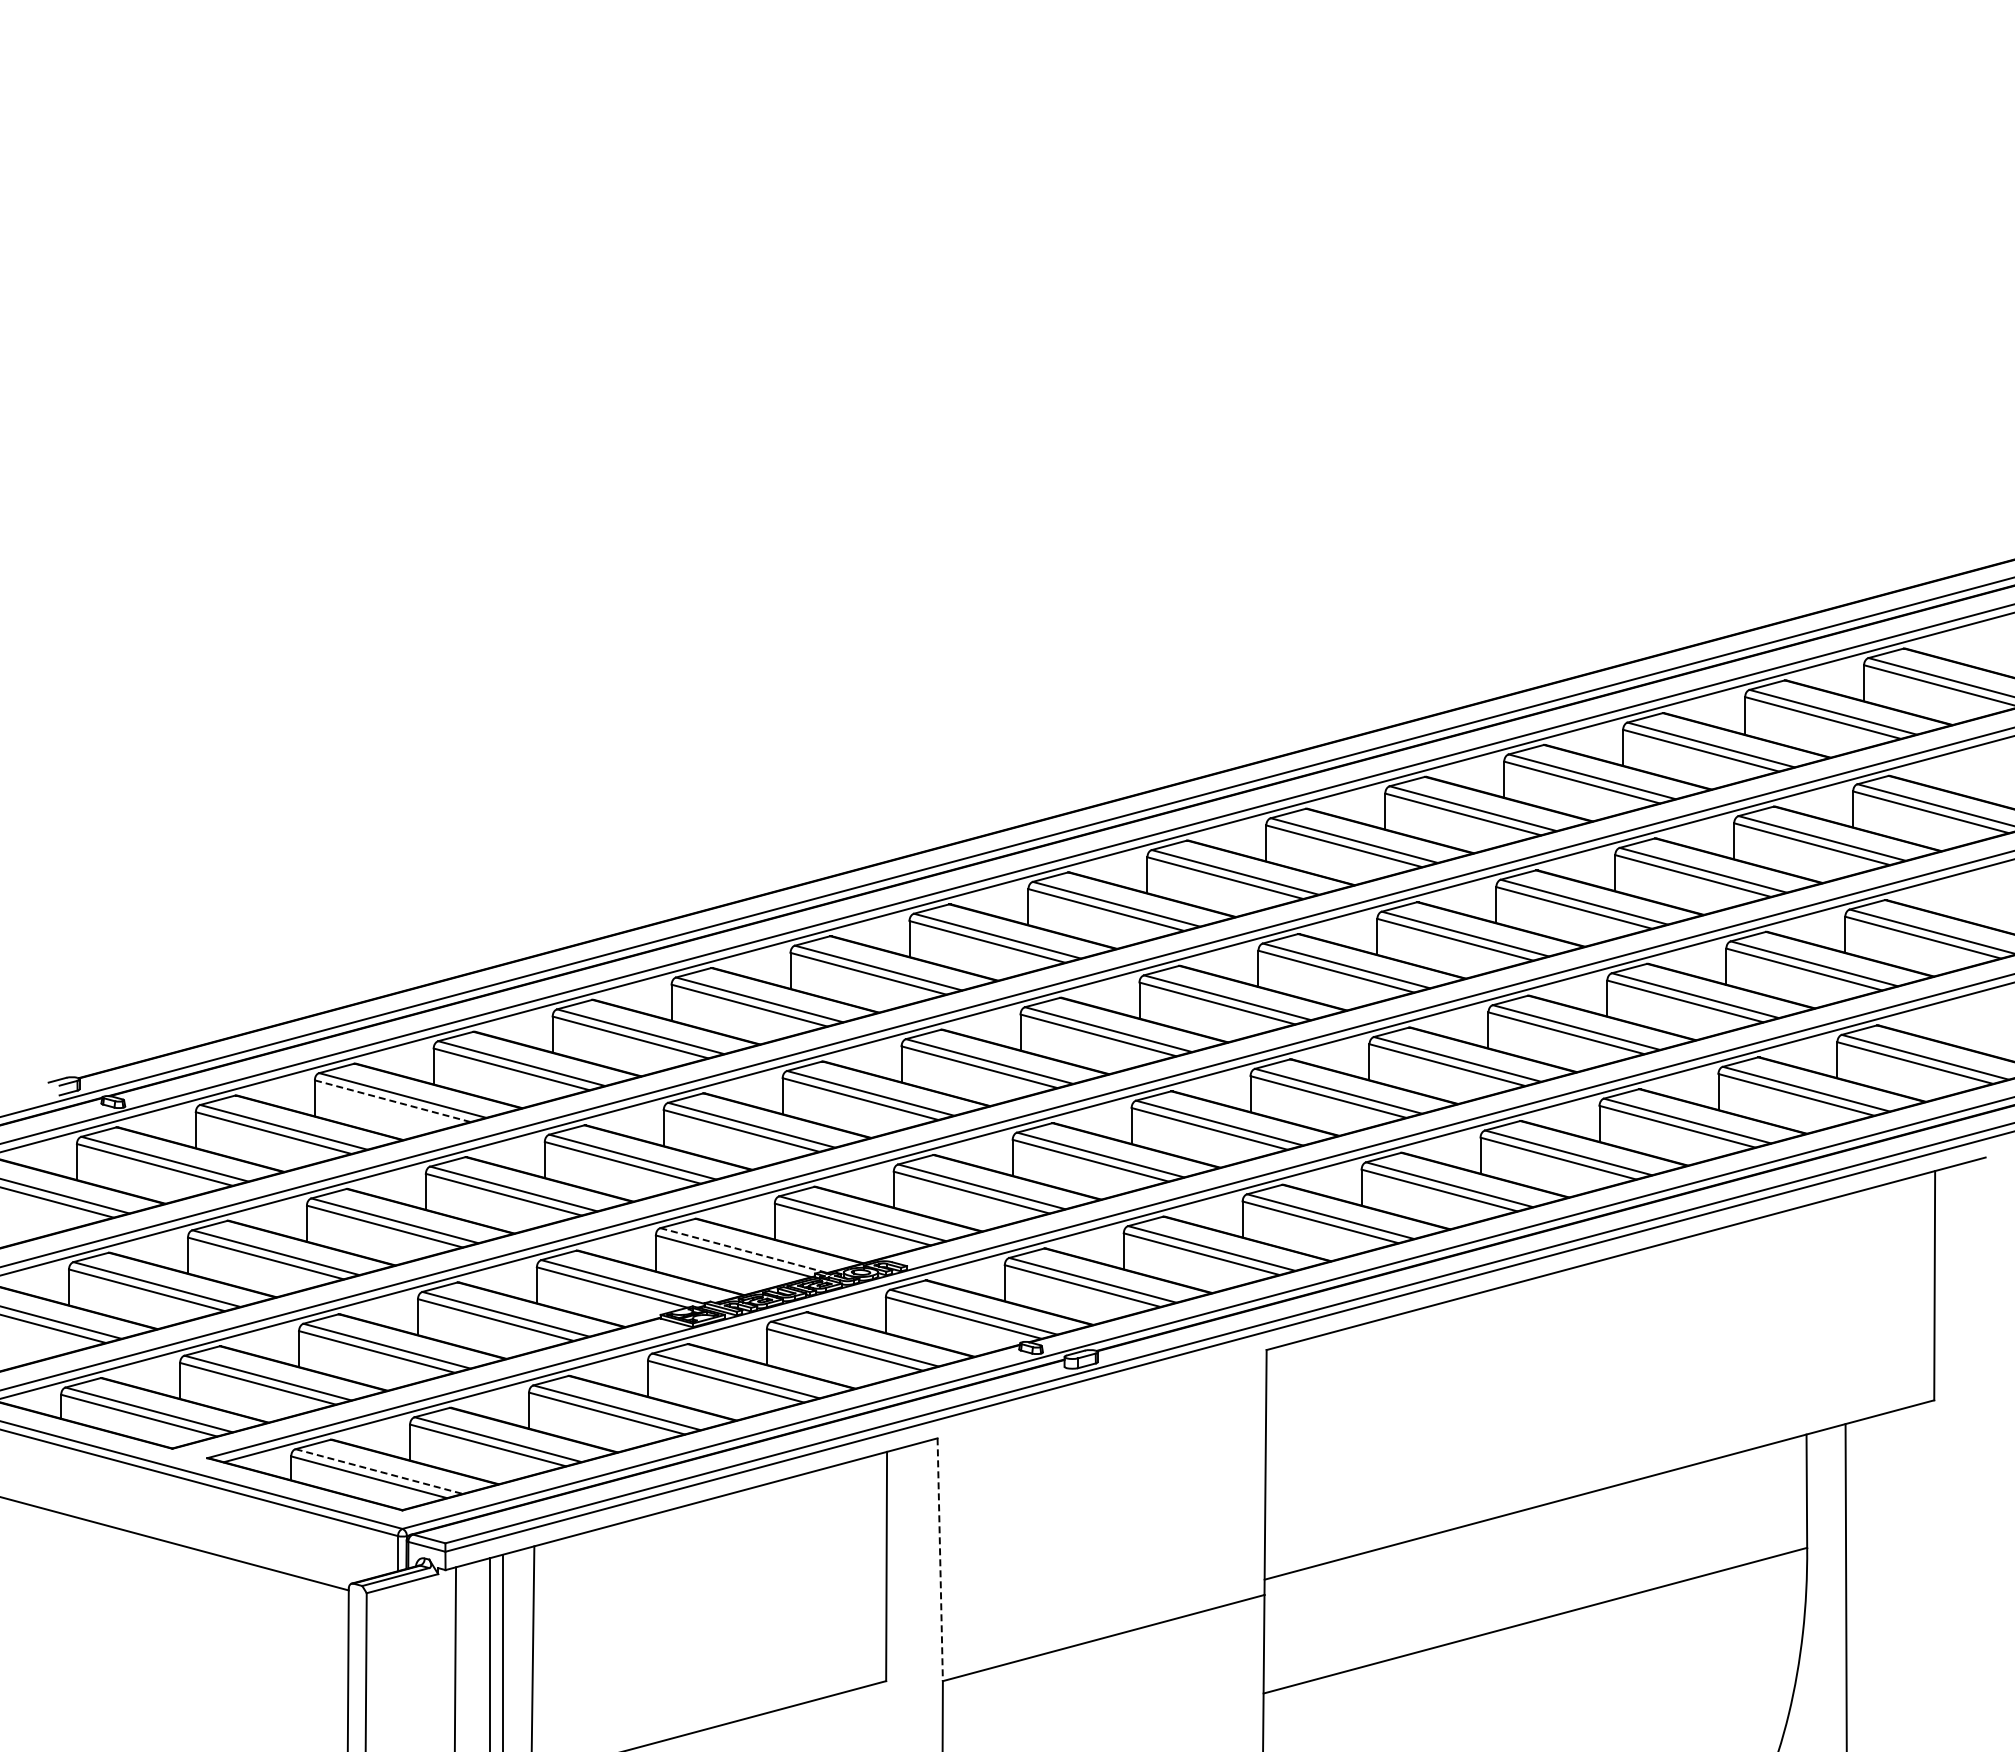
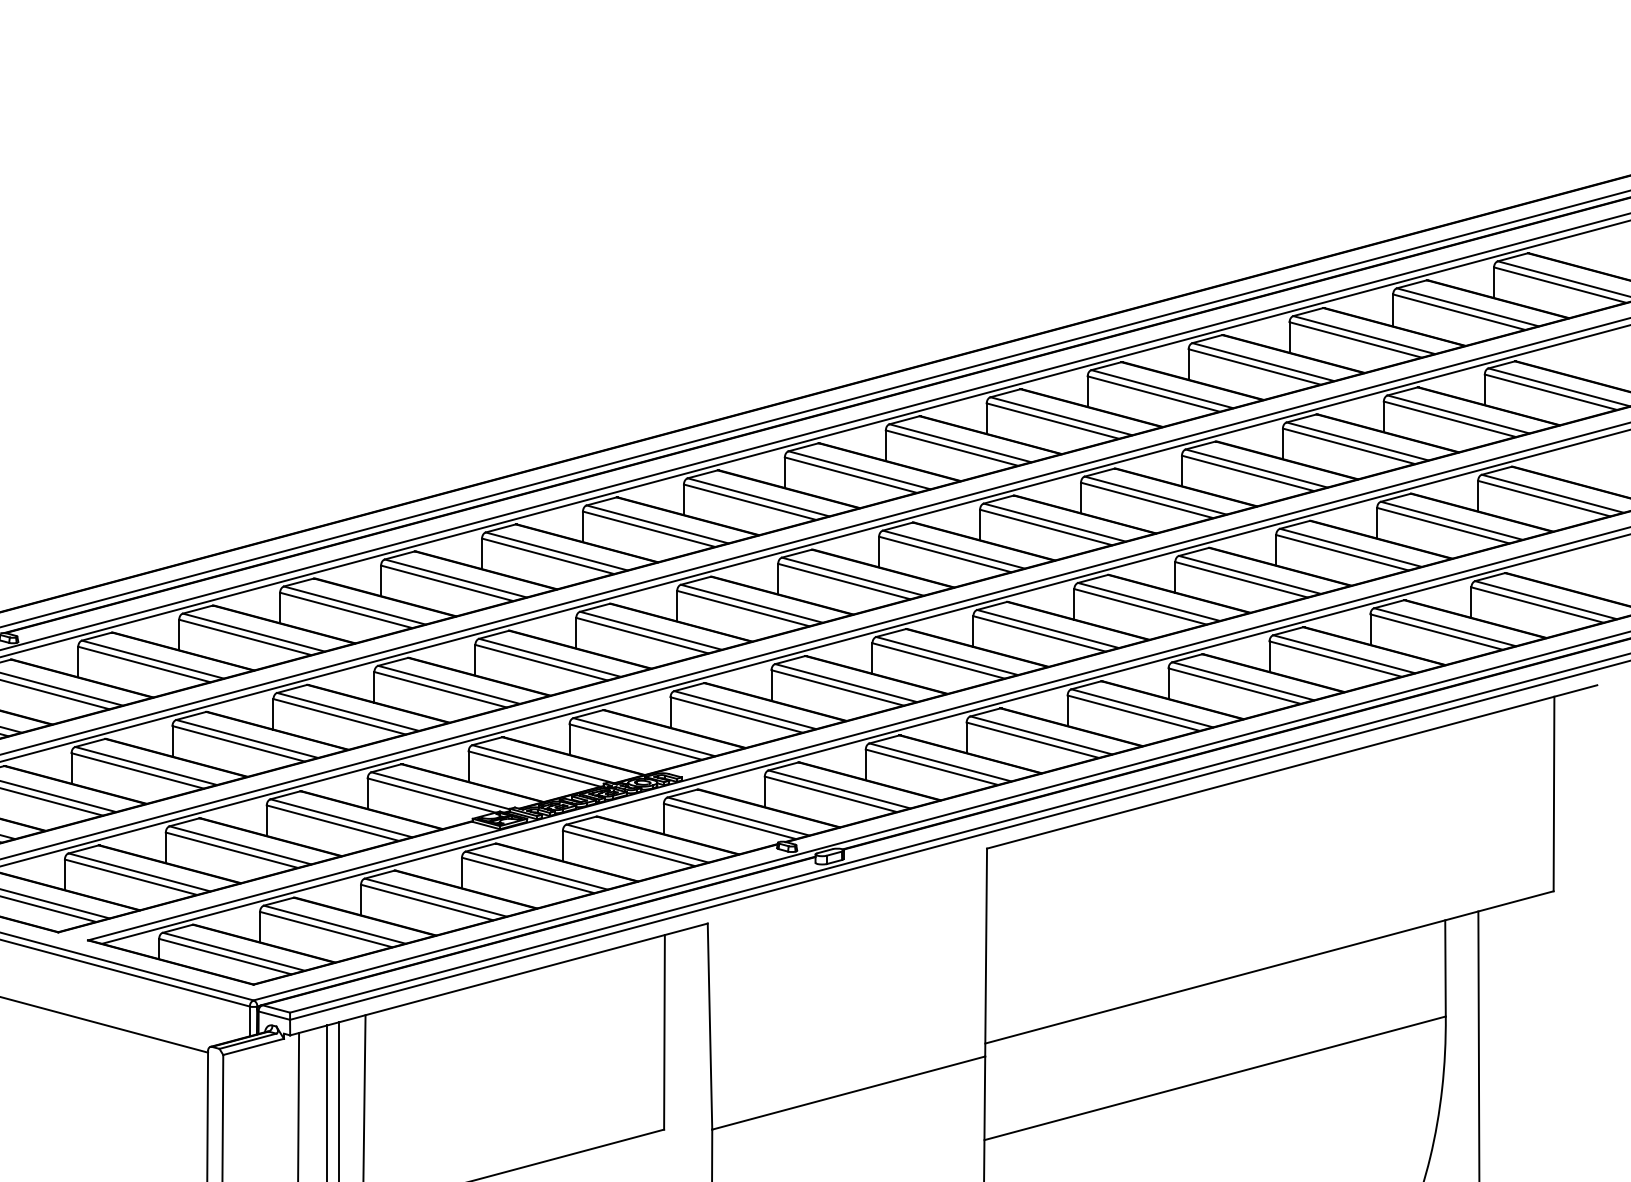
line: (392, 1101) -> (245, 637), dashed -> solid
line: (743, 1250) -> (543, 764), dashed -> solid
line: (379, 1471) -> (234, 951), dashed -> solid
line: (940, 1560) -> (710, 1027), dashed -> solid

